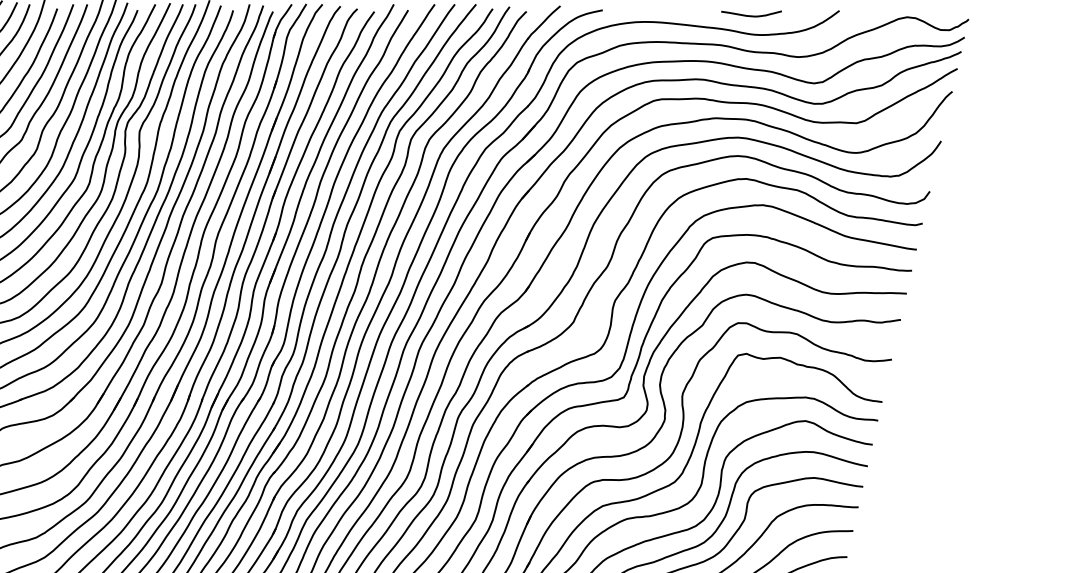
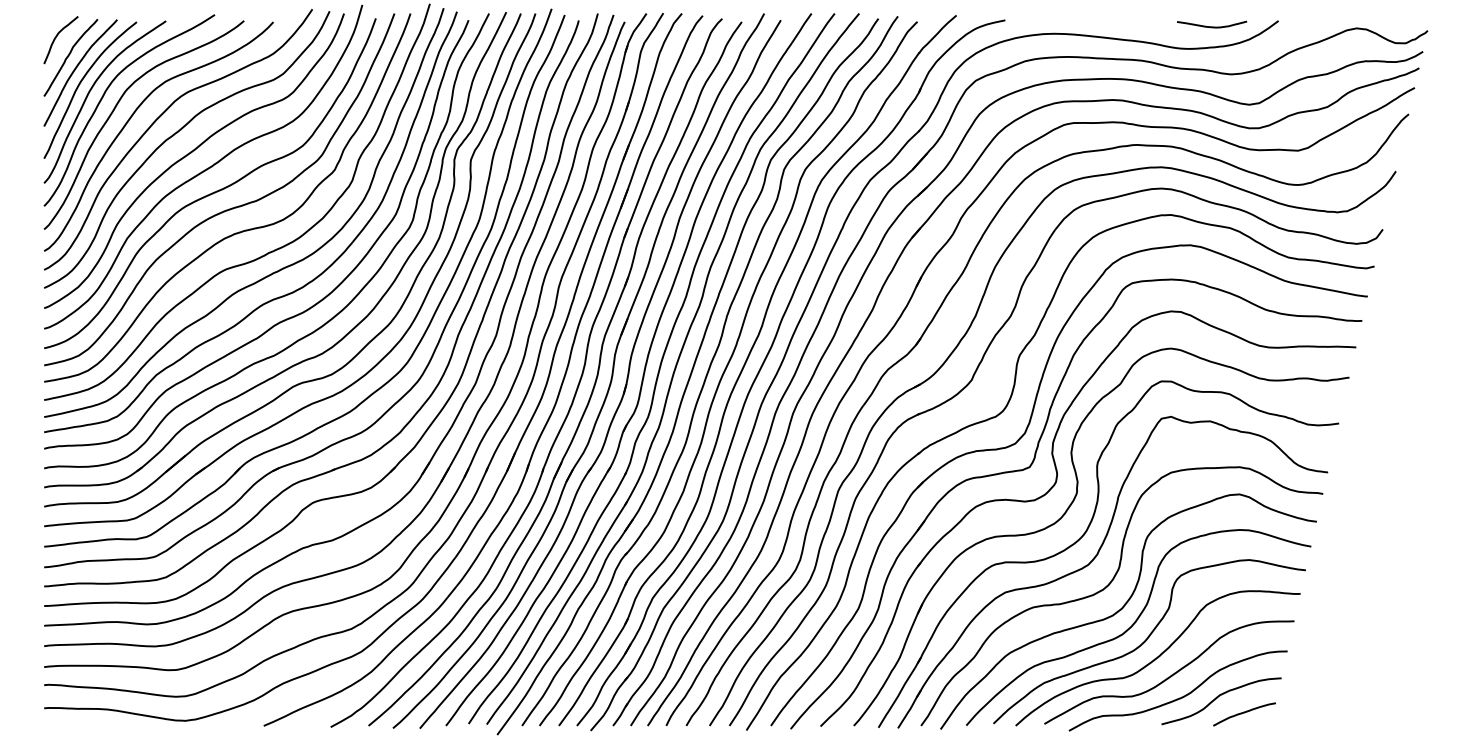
curve: (751, 15) -> (1212, 26), moved

